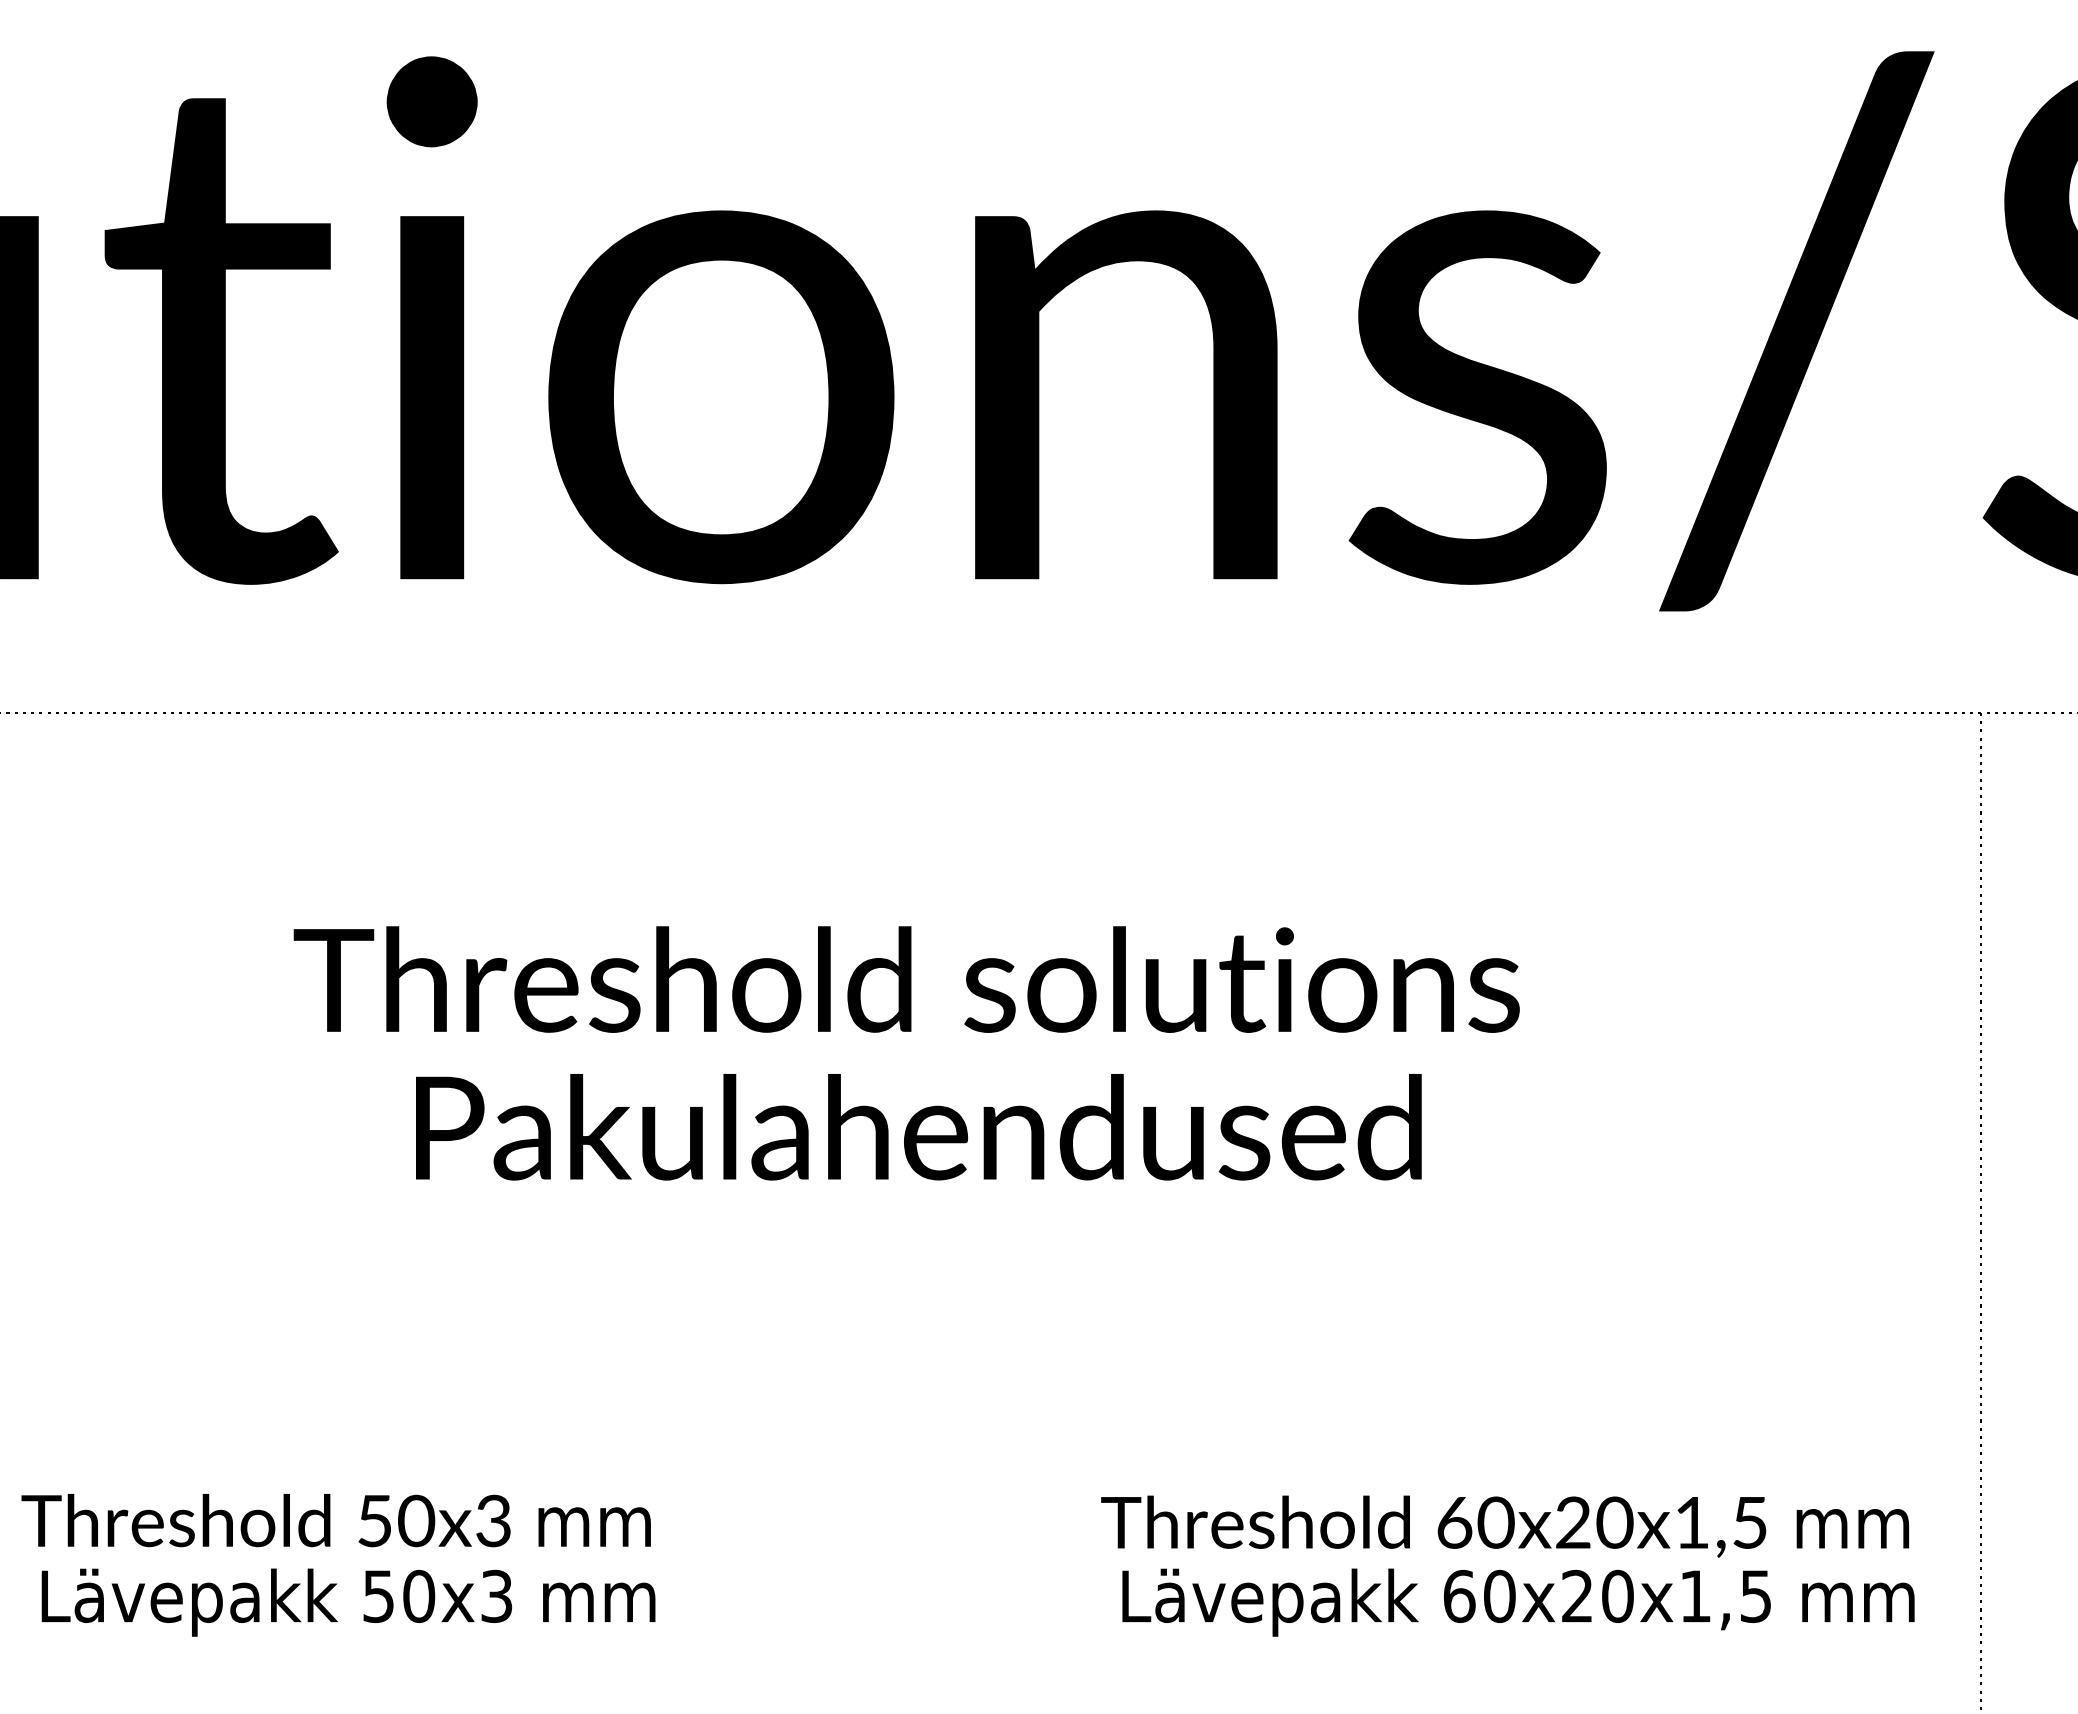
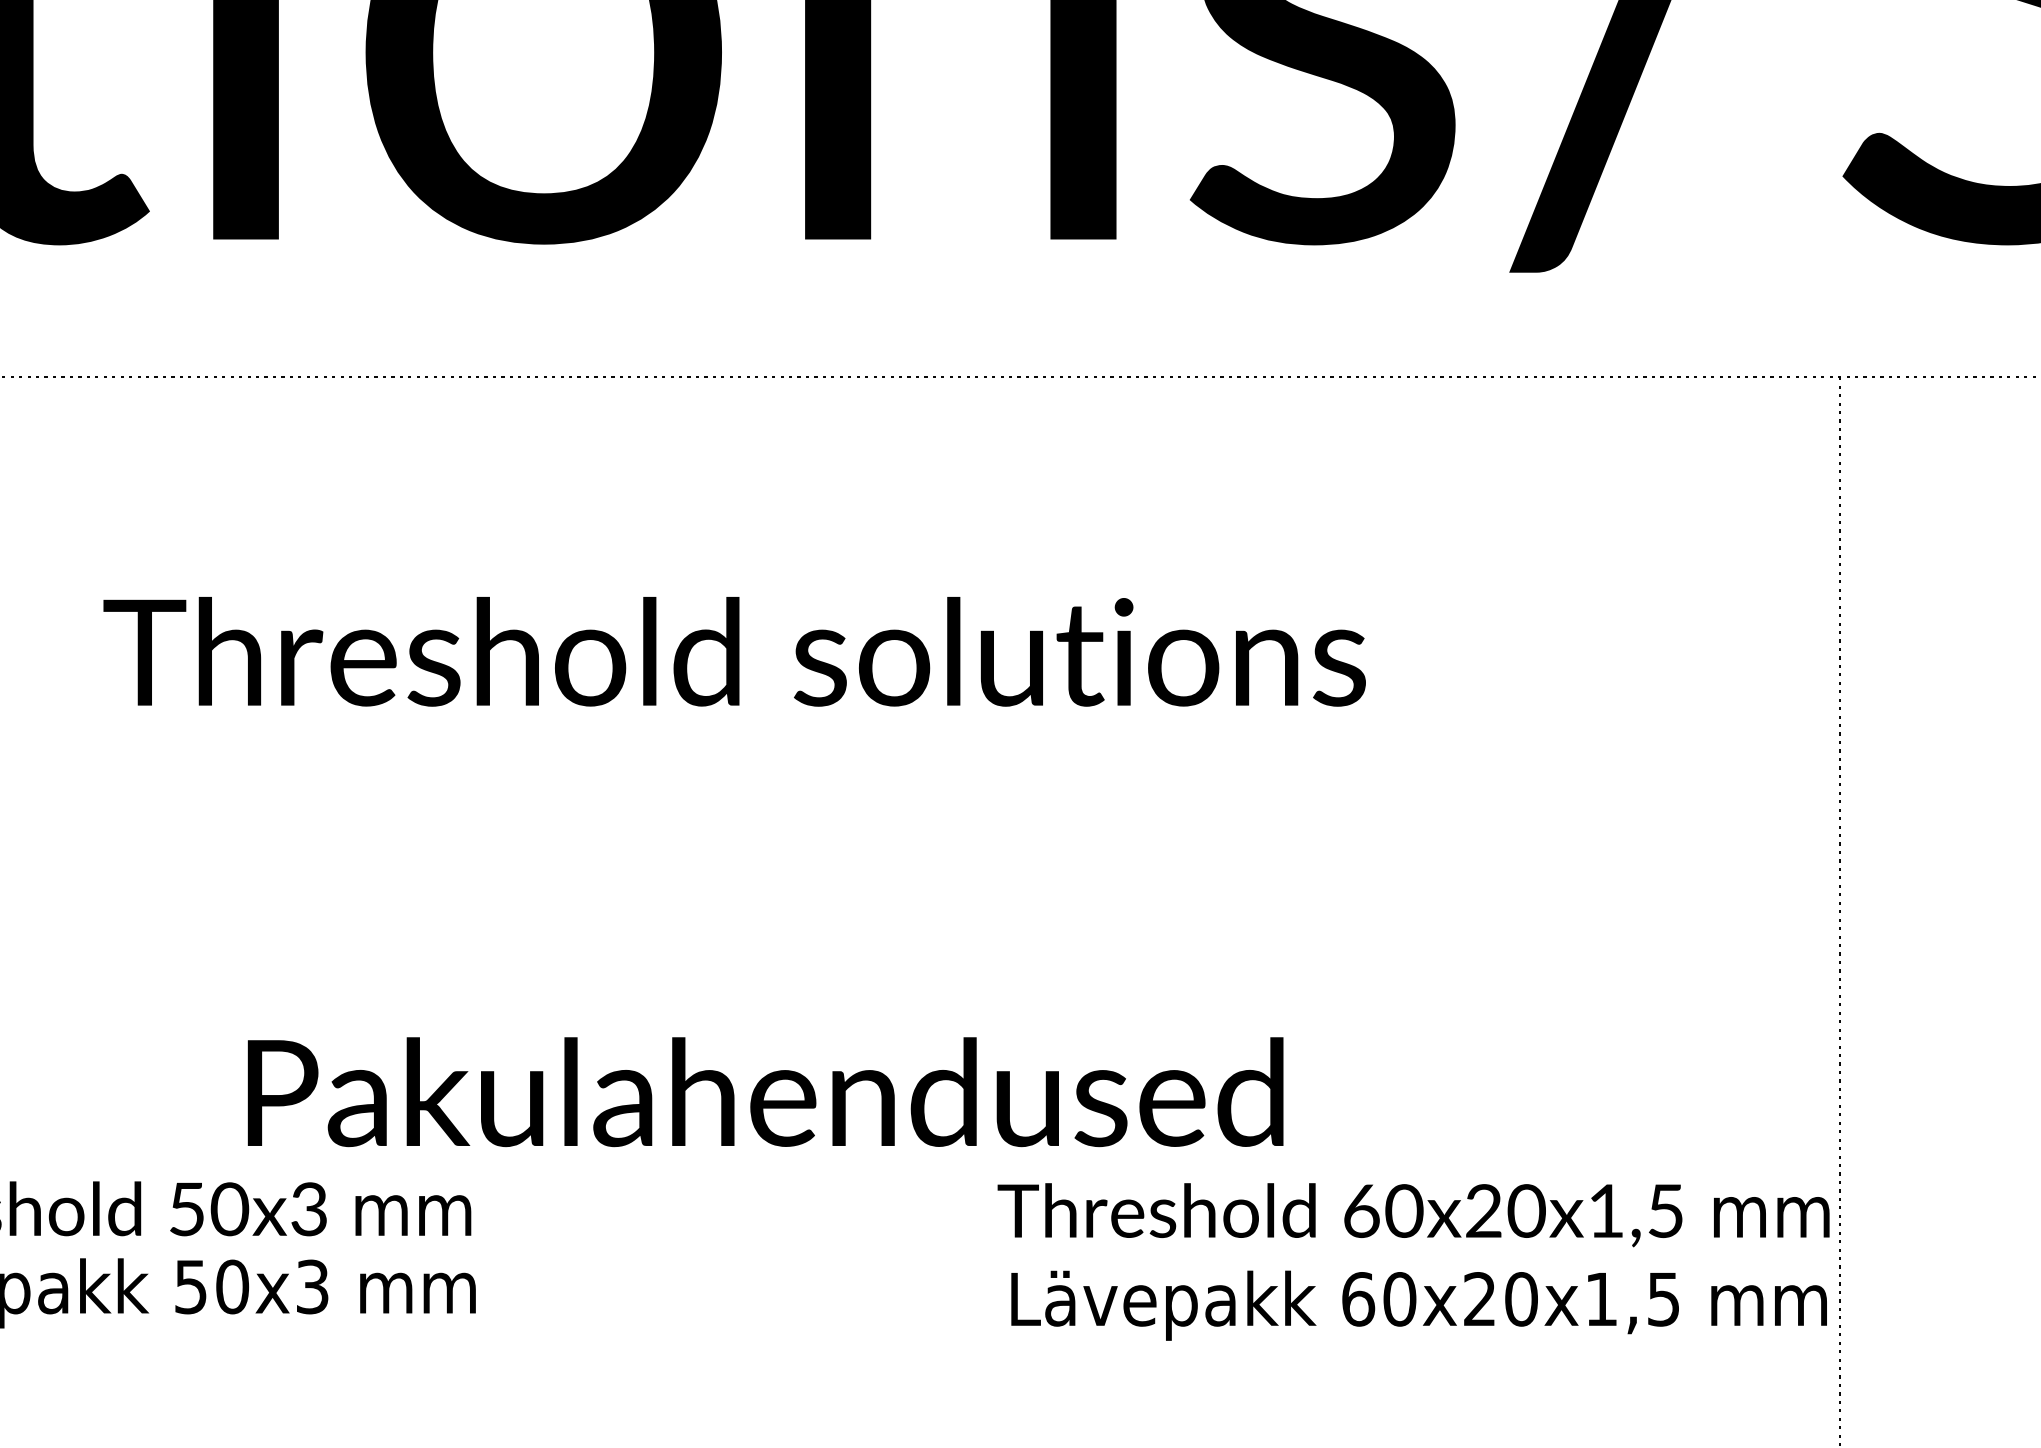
text: (918, 1127) -> (765, 1092), moved
text: (1505, 1526) -> (1414, 1214), moved
text: (1518, 1602) -> (1419, 1305), moved

